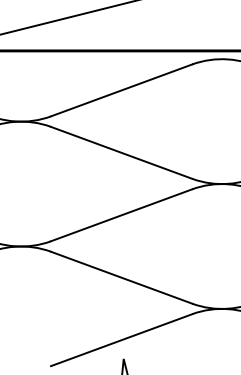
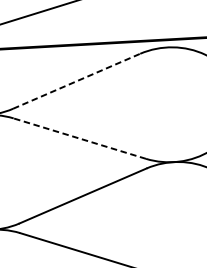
line: (122, 90) -> (77, 81), solid -> dashed
line: (121, 152) -> (79, 138), solid -> dashed

